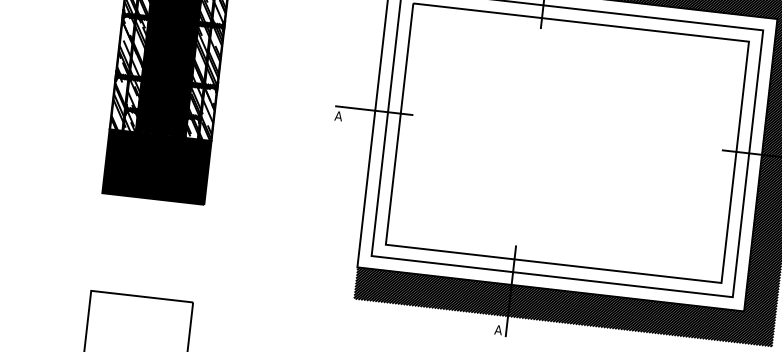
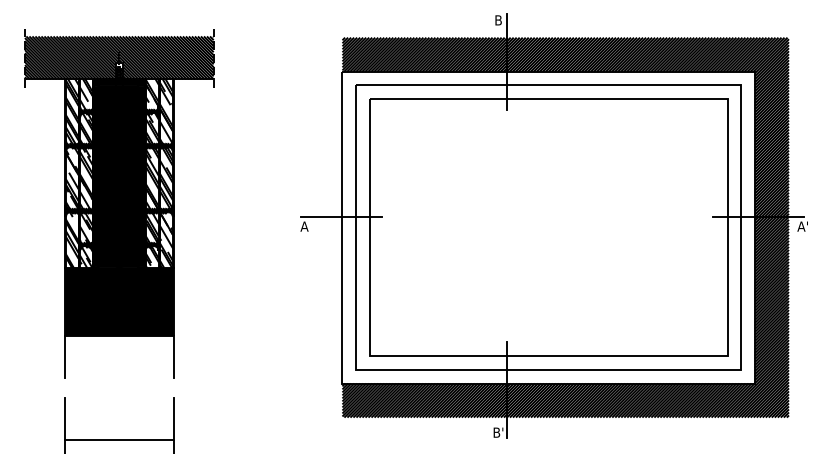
line: (99, 213) -> (64, 357), added
line: (201, 224) -> (173, 357), added
line: (92, 271) -> (64, 419), added
line: (195, 283) -> (173, 419), added
text: (498, 329) -> (498, 432), A -> B'

